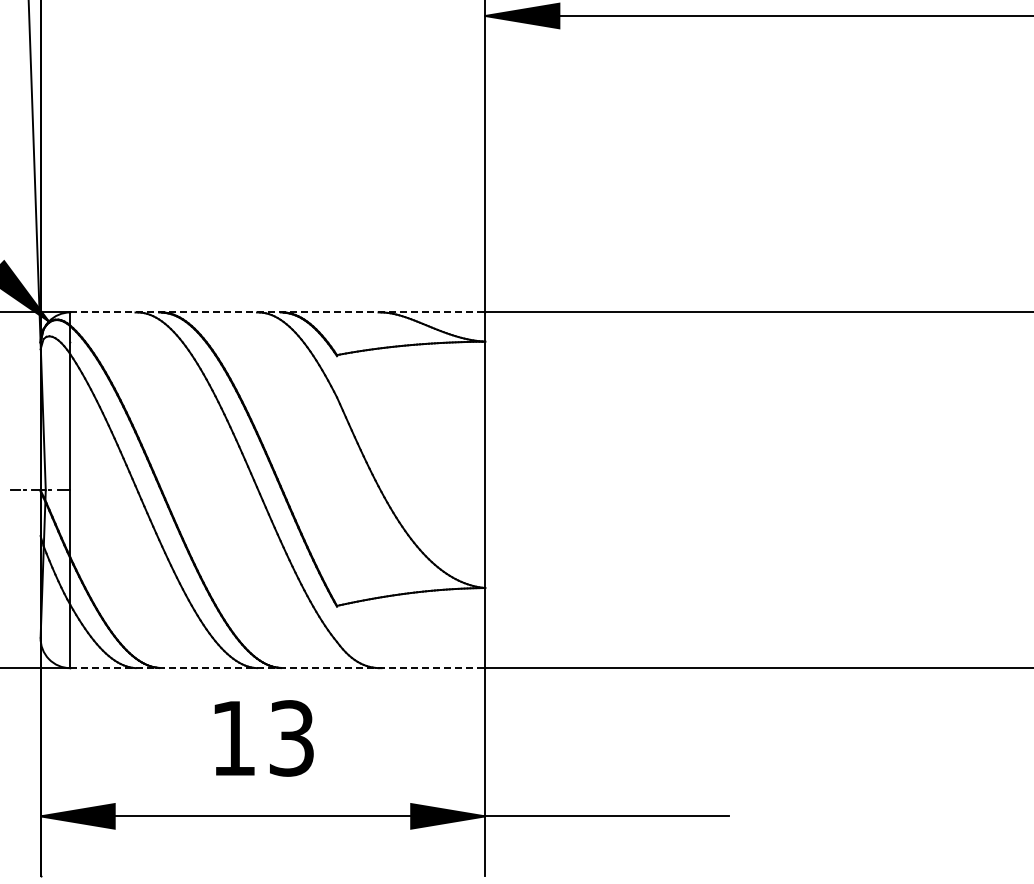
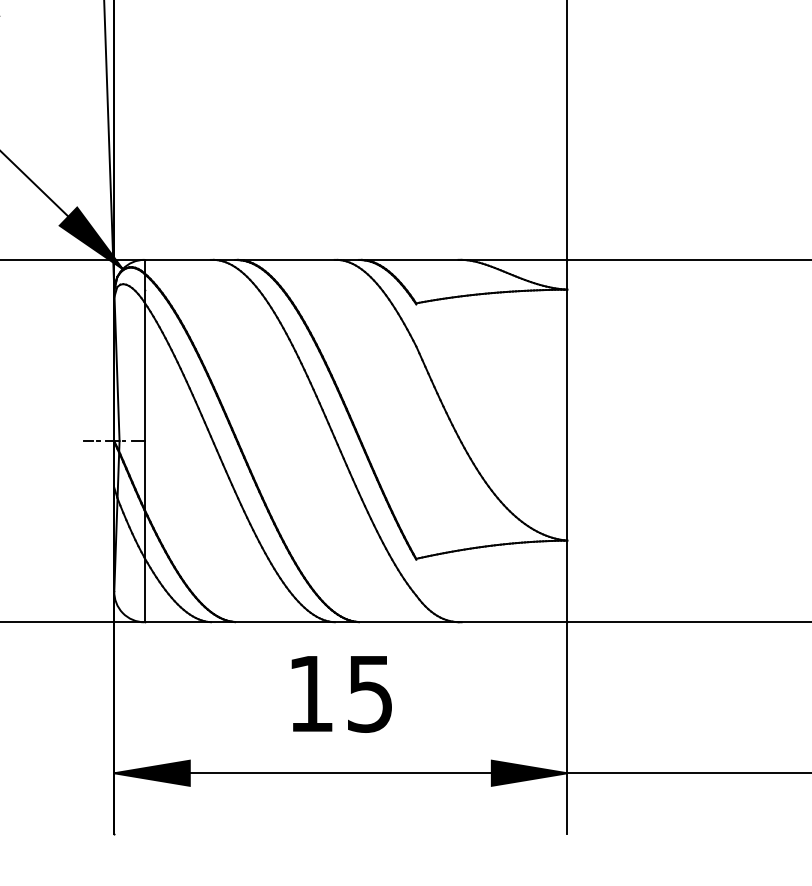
line: (277, 312) -> (355, 259), dashed -> solid
line: (277, 668) -> (355, 622), dashed -> solid
text: (291, 738) -> (369, 693), 13 -> 15

